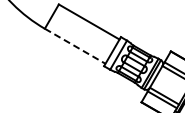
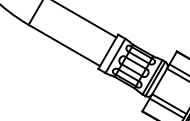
line: (75, 46) -> (64, 45), dashed -> solid

